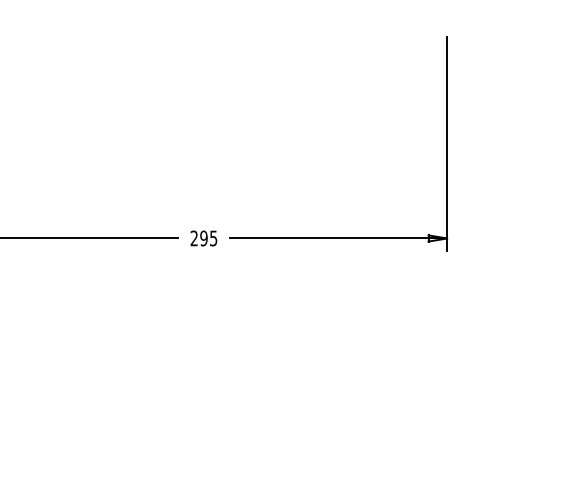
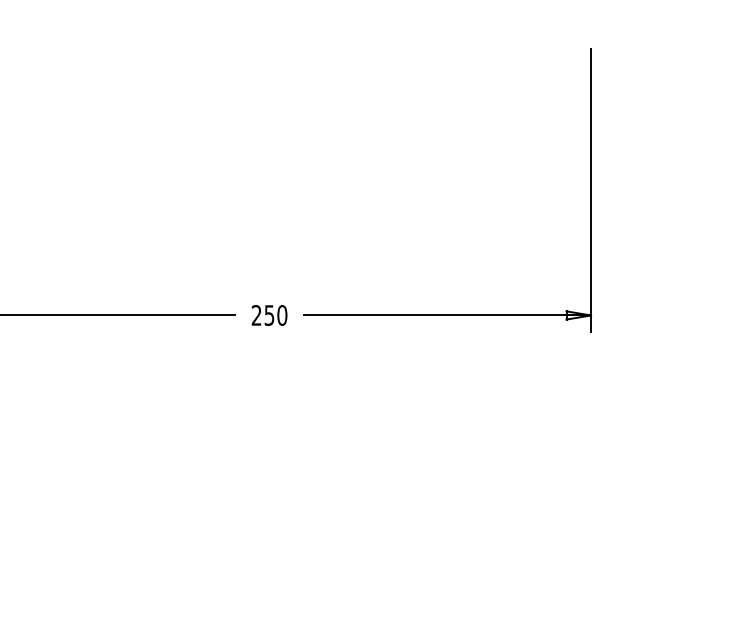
text: (208, 238) -> (275, 315), 295 -> 250

